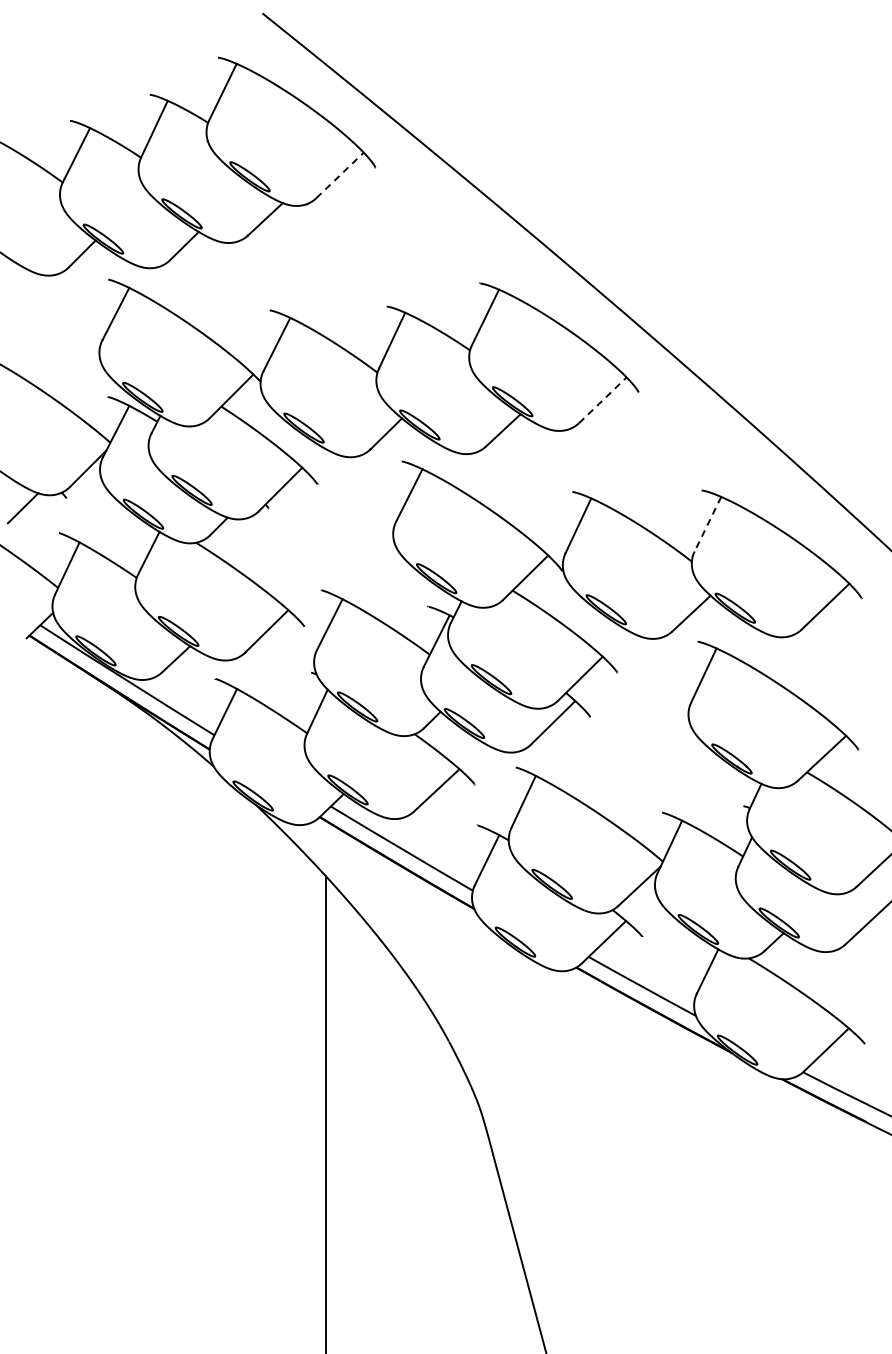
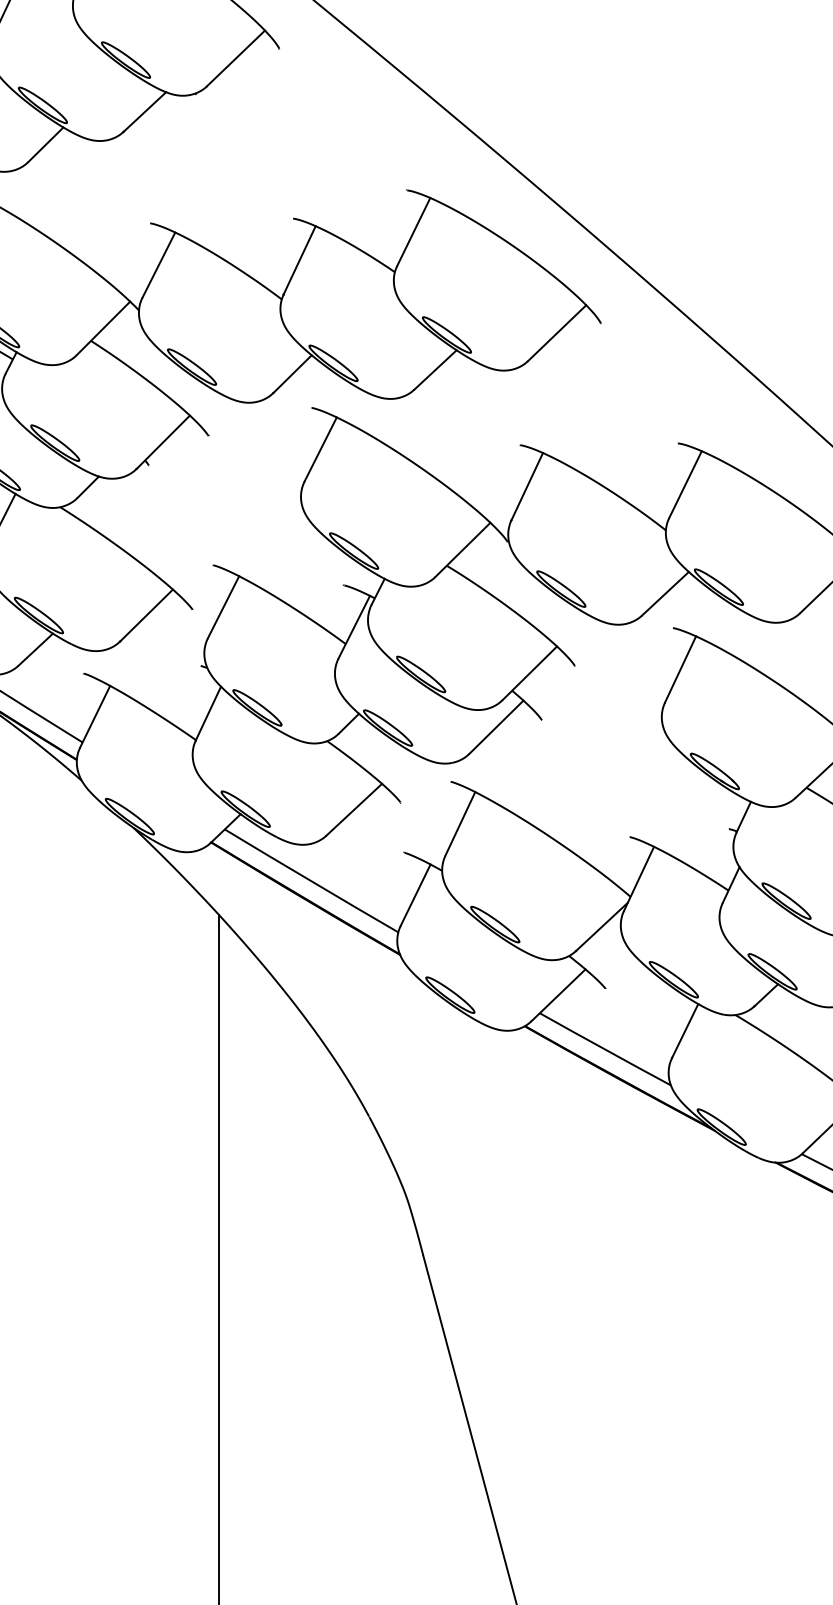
line: (340, 175) -> (236, 58), dashed -> solid
line: (602, 400) -> (556, 333), dashed -> solid
line: (707, 524) -> (685, 484), dashed -> solid

